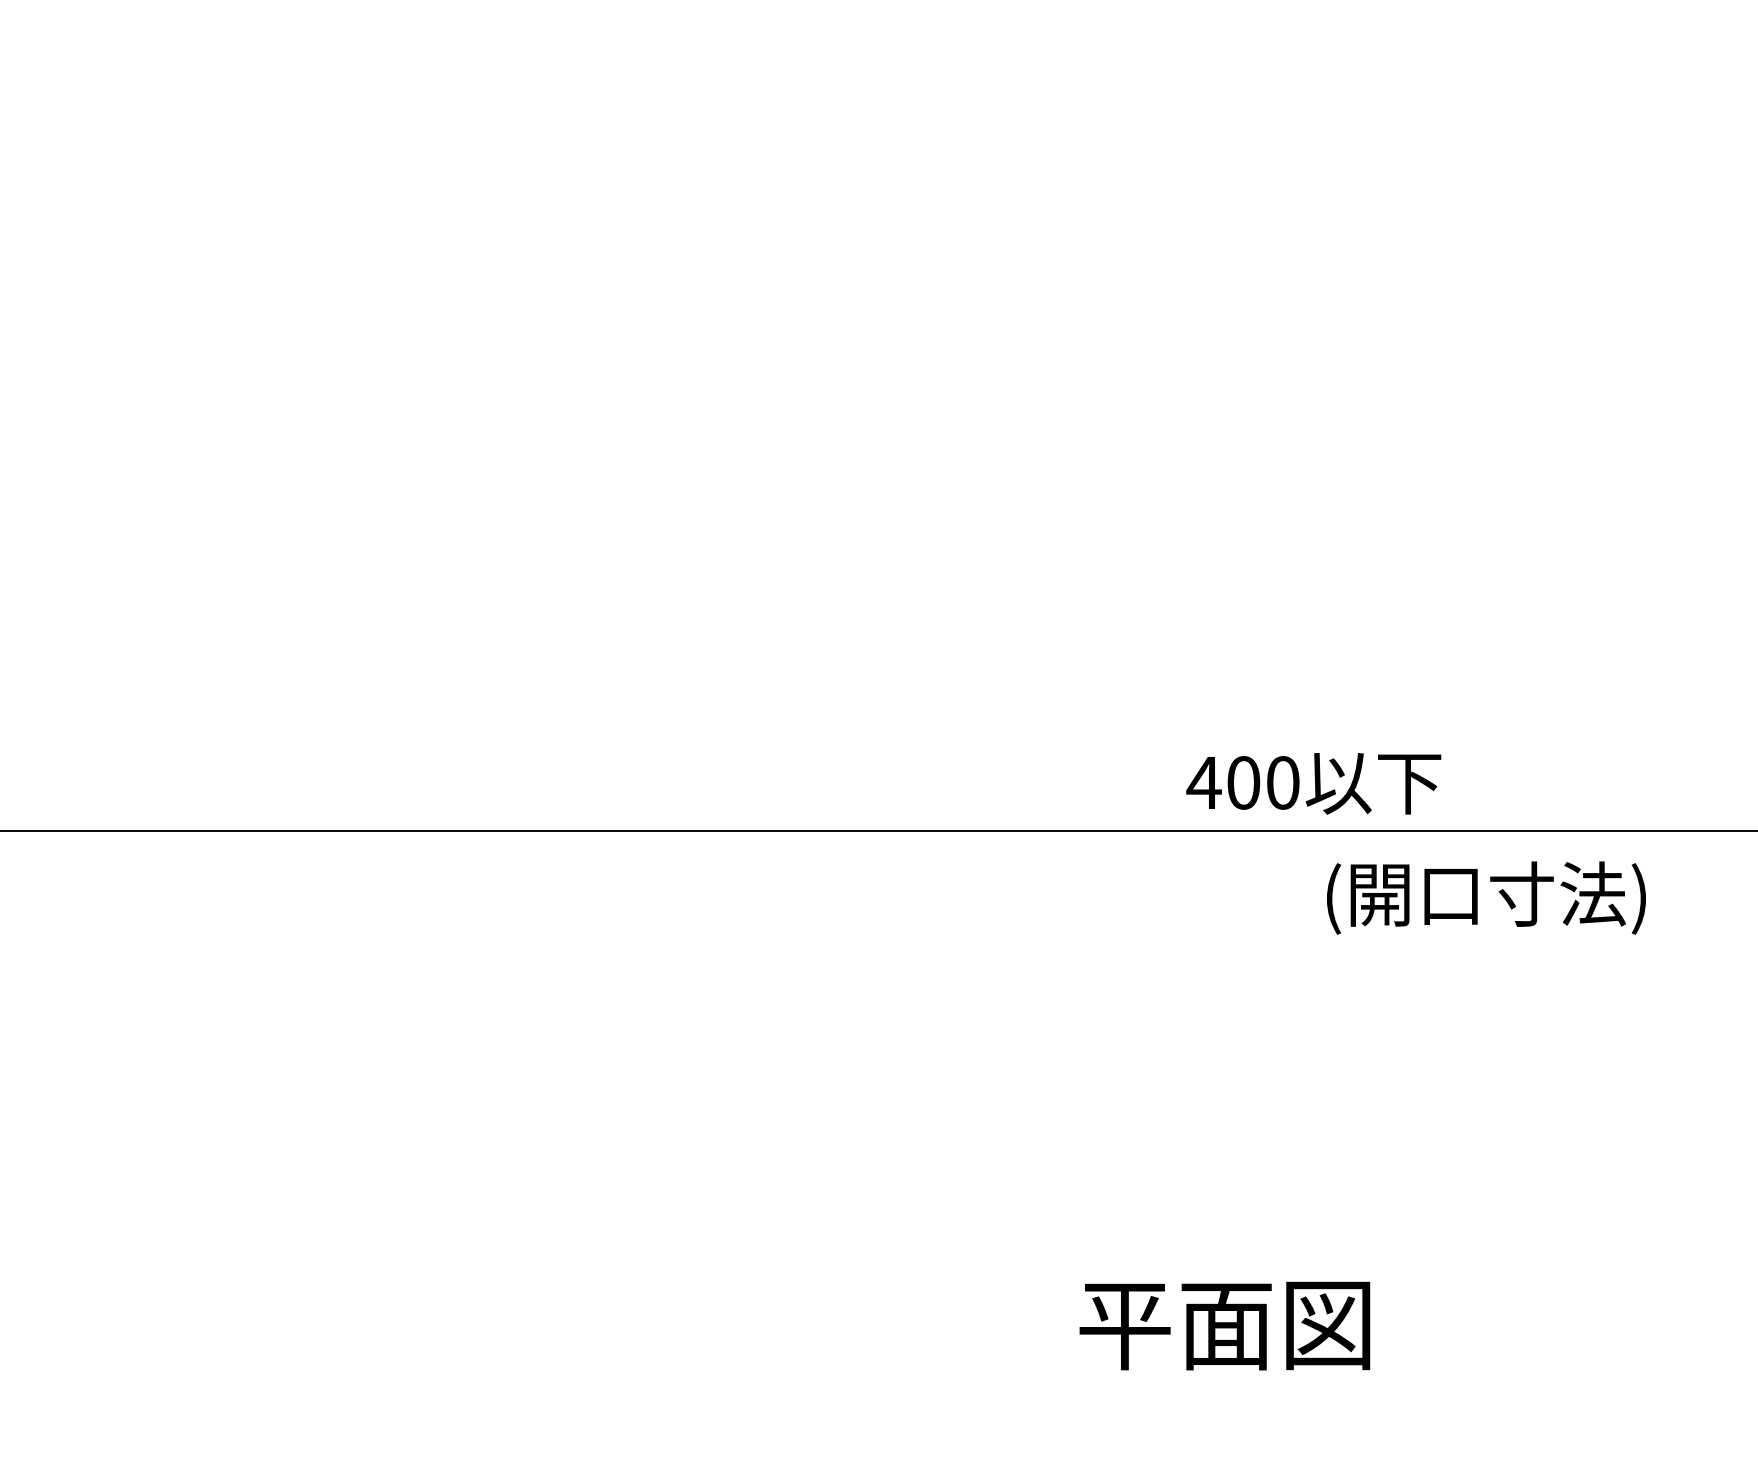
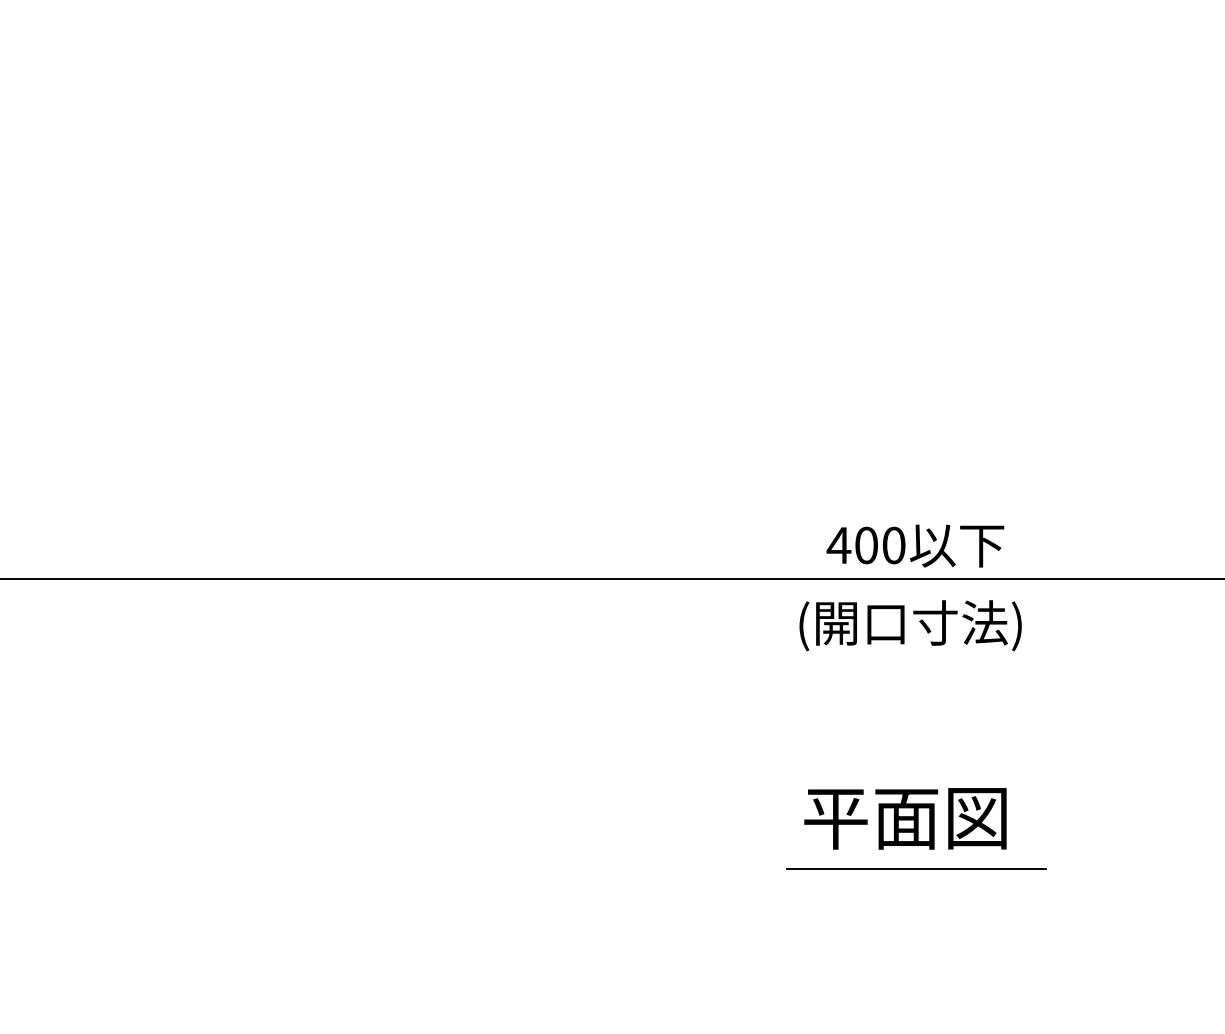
text: (1486, 897) -> (910, 625), moved
line: (1315, 1248) -> (916, 869), added
text: (1224, 1325) -> (905, 818), moved

